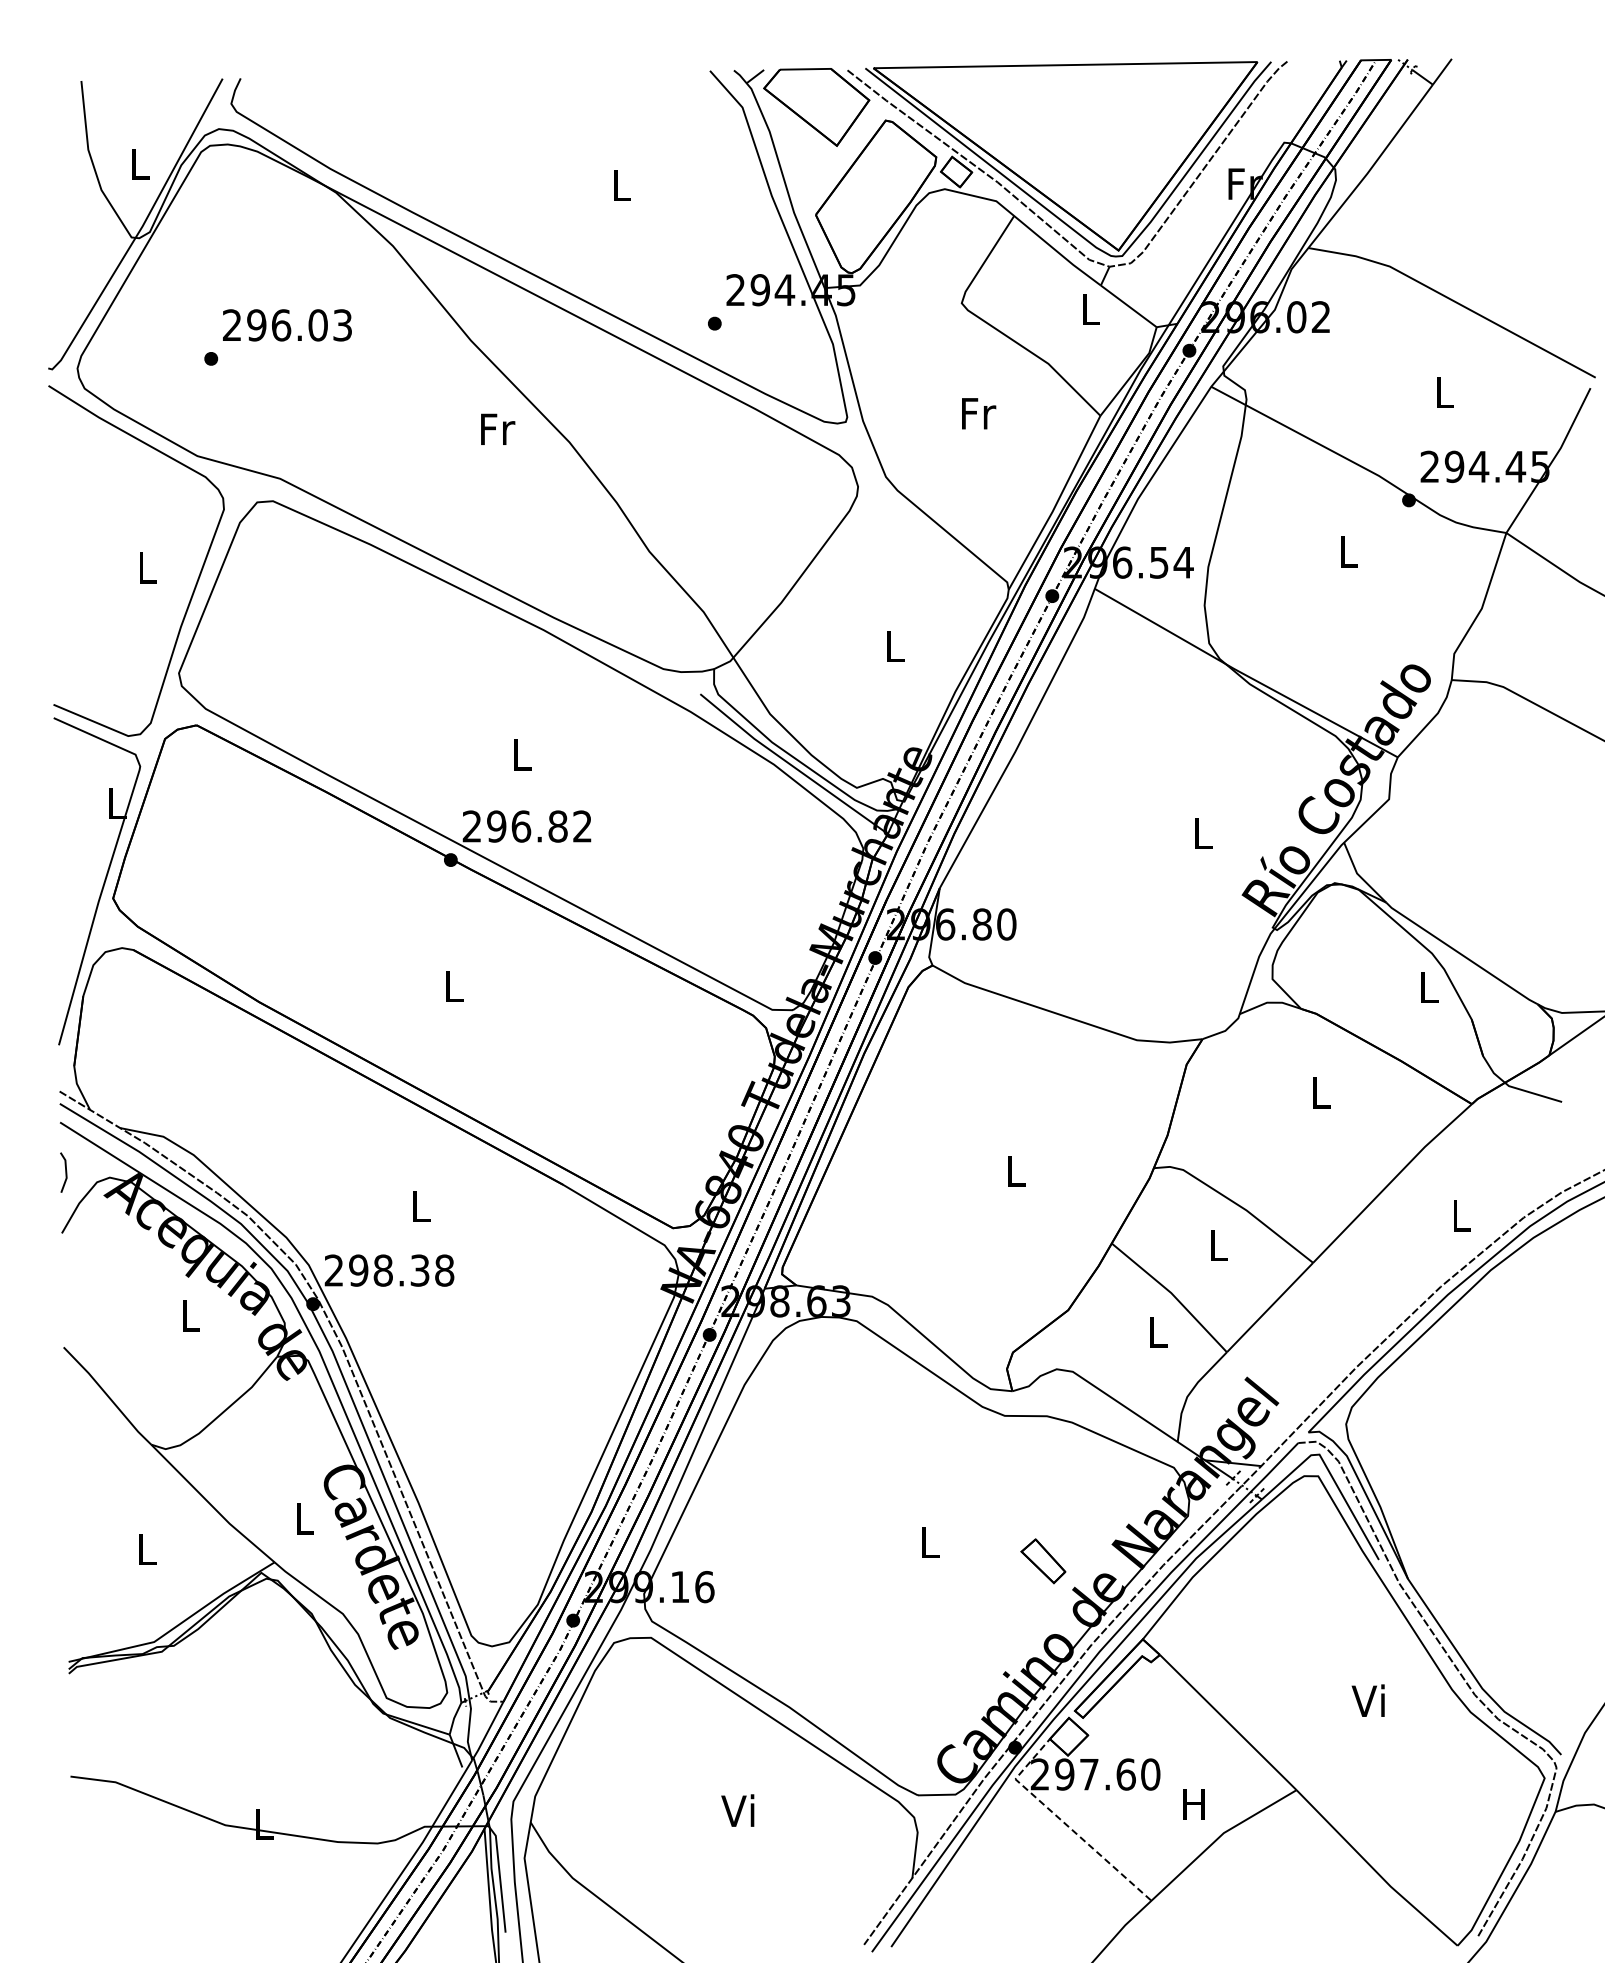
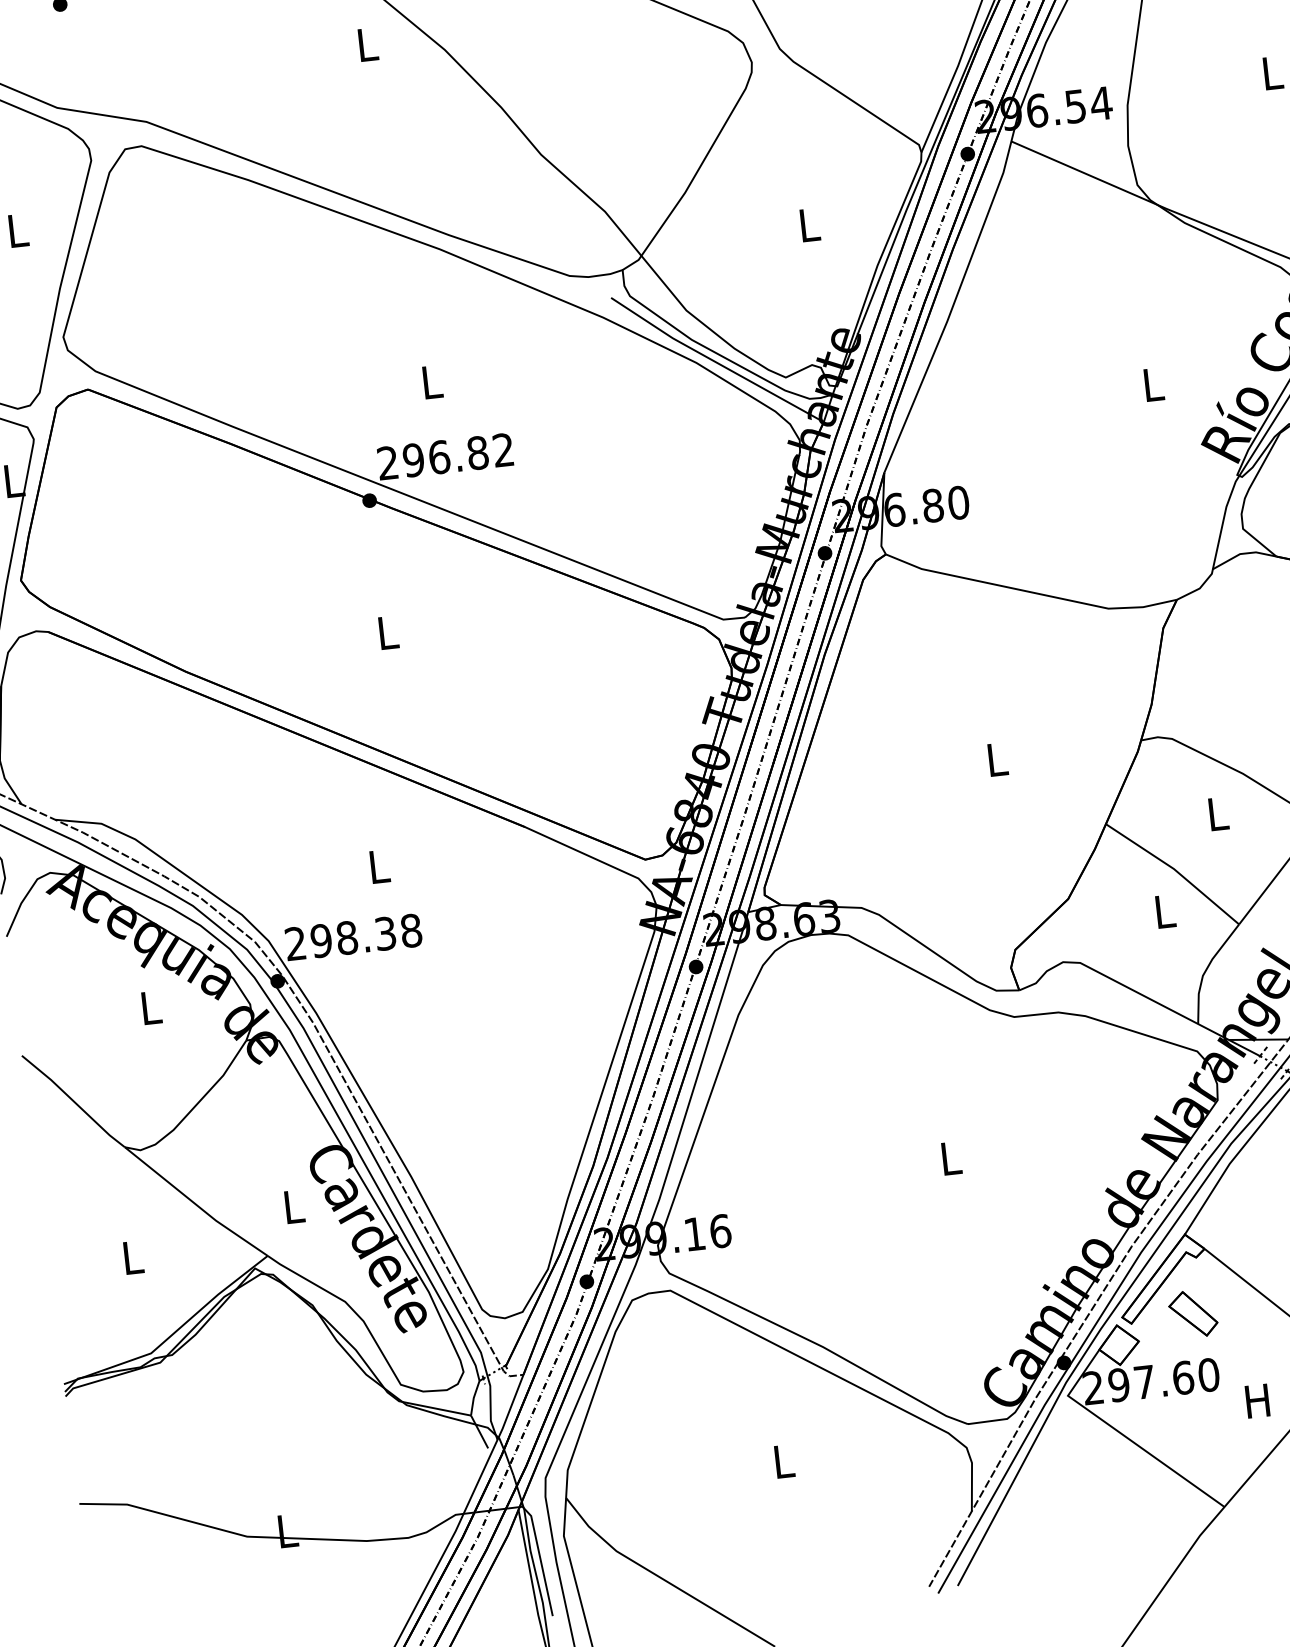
text: (498, 428) -> (368, 43), Fr -> L
part: (1043, 1561) -> (1193, 1314), moved
text: (737, 1810) -> (780, 1461), Vi -> L
line: (1063, 1821) -> (1123, 1434), dashed -> solid

